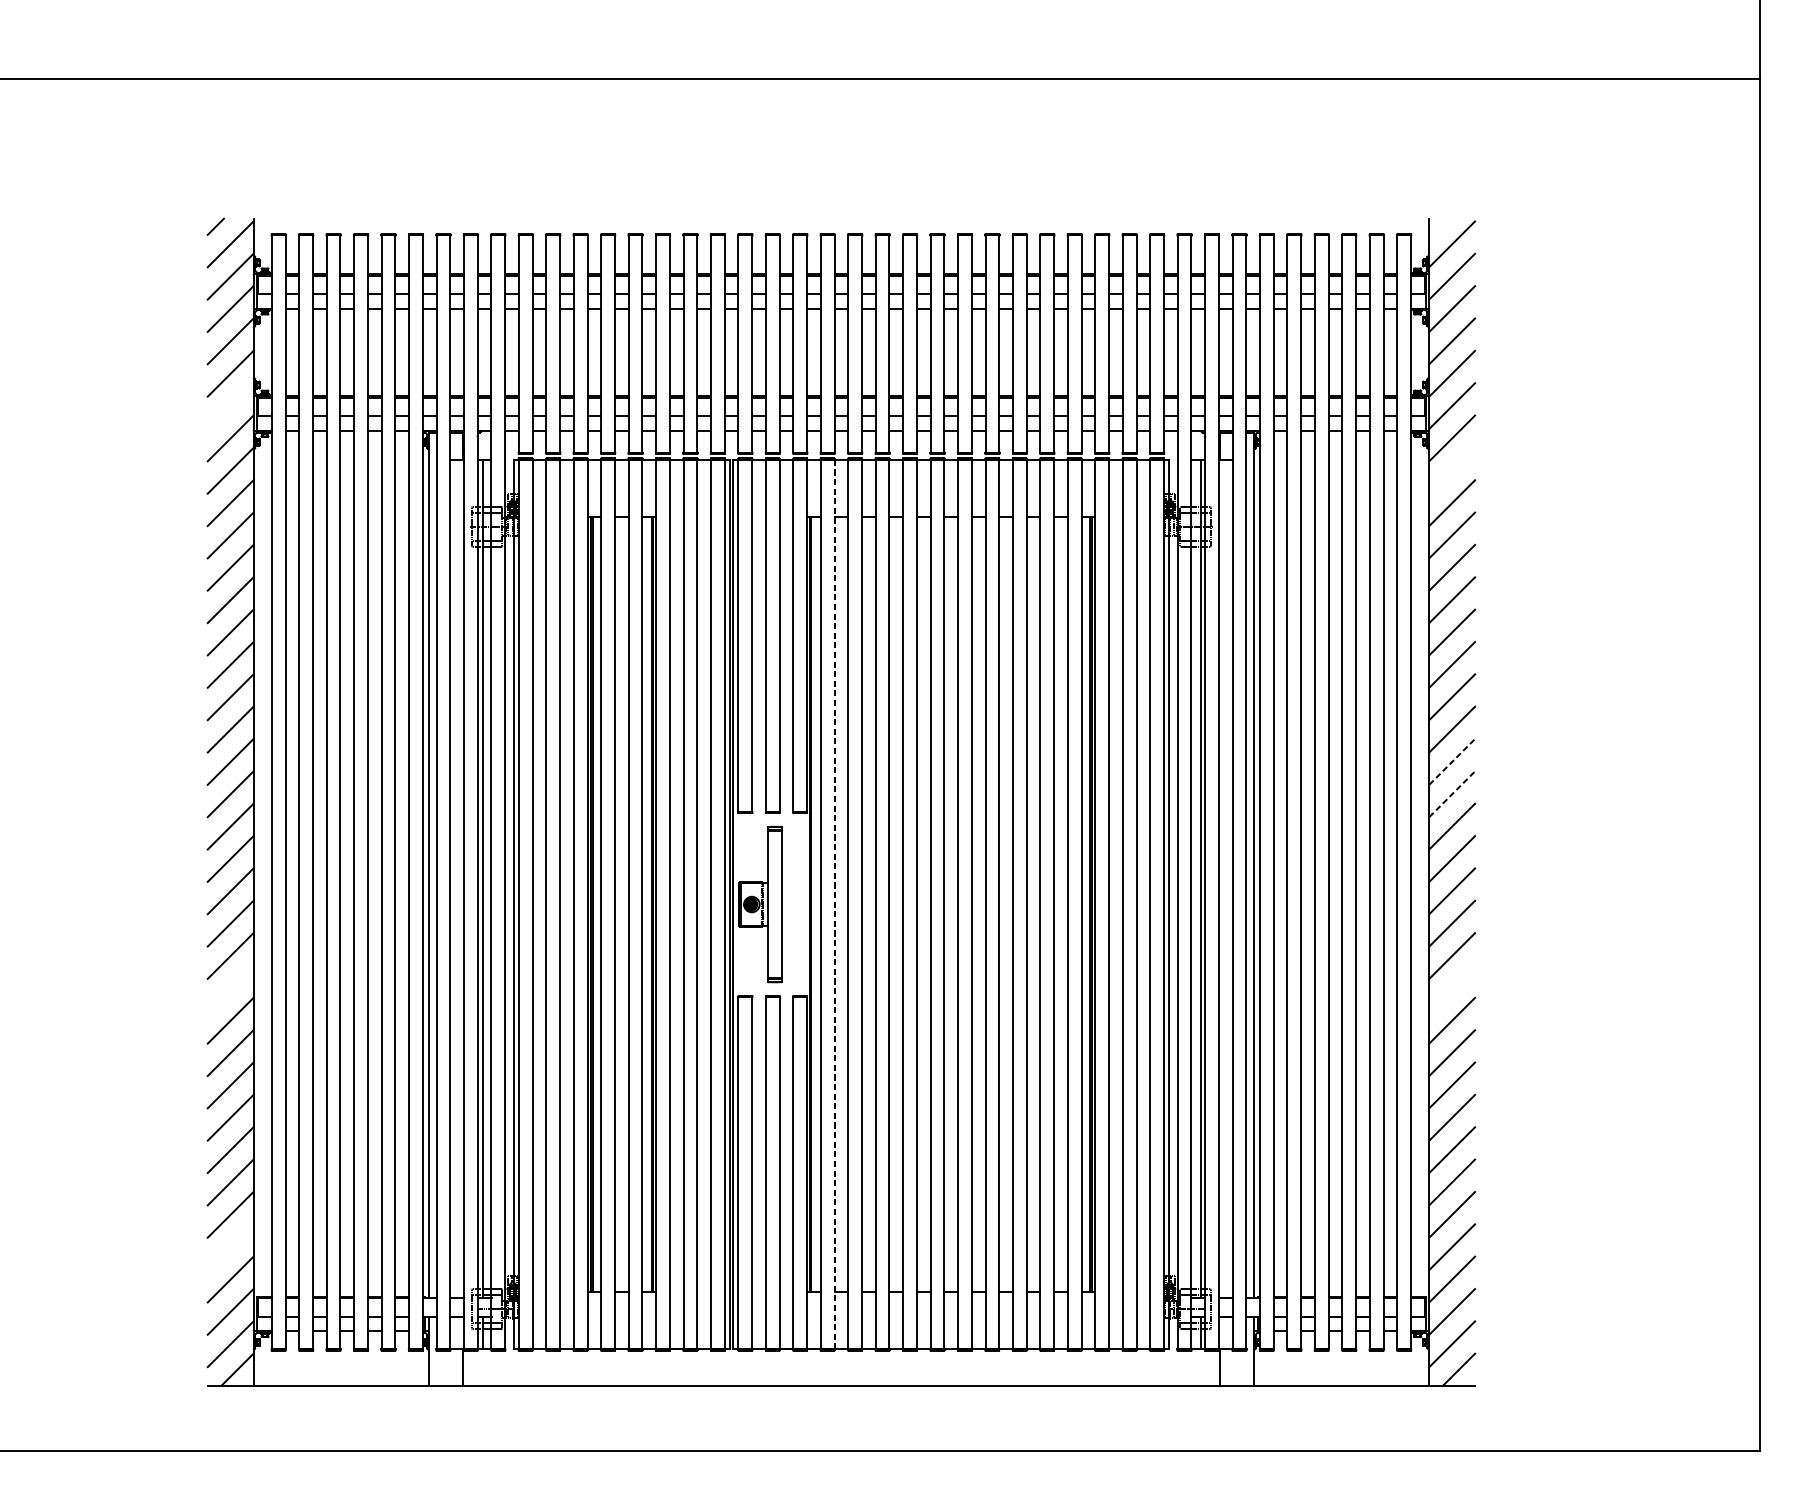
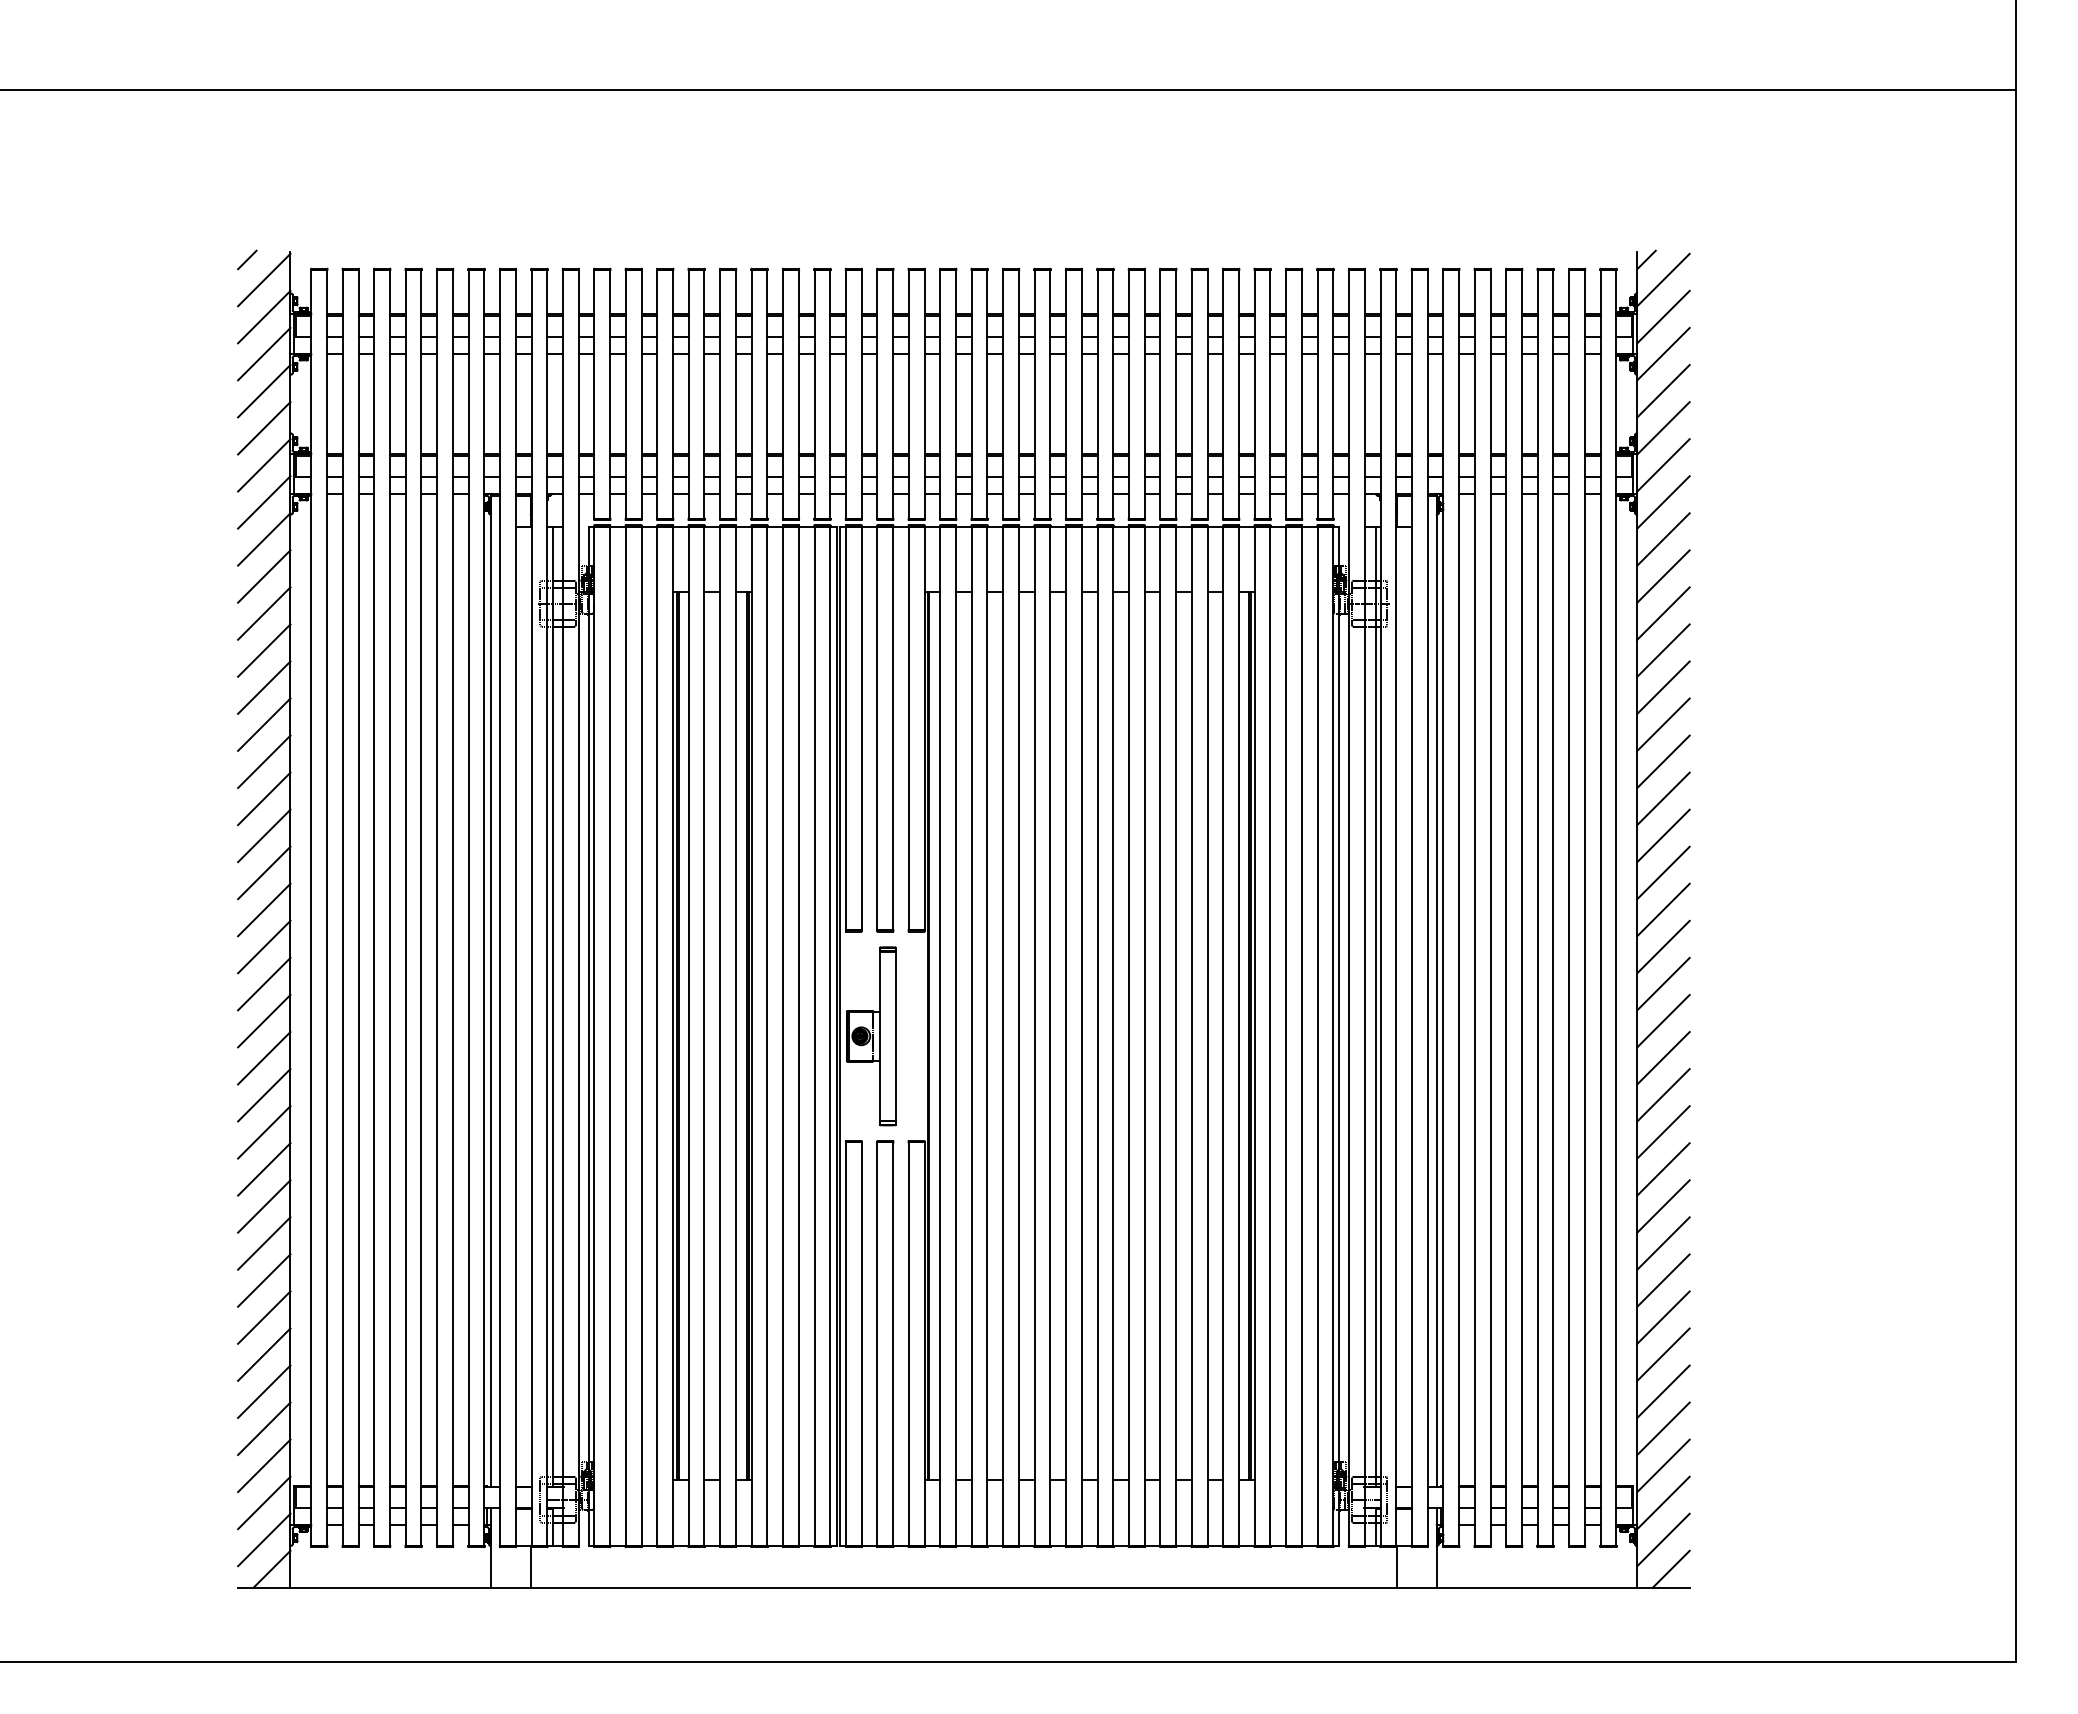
line: (1437, 226) -> (1646, 259), added
line: (230, 406) -> (264, 465), added
line: (1452, 470) -> (1663, 539), added
line: (1452, 761) -> (1663, 872), dashed -> solid
line: (1452, 793) -> (1663, 909), dashed -> solid
line: (834, 904) -> (956, 1036), dashed -> solid
line: (230, 988) -> (264, 1132), added
line: (1452, 988) -> (1663, 1132), added
line: (230, 1246) -> (264, 1428), added

